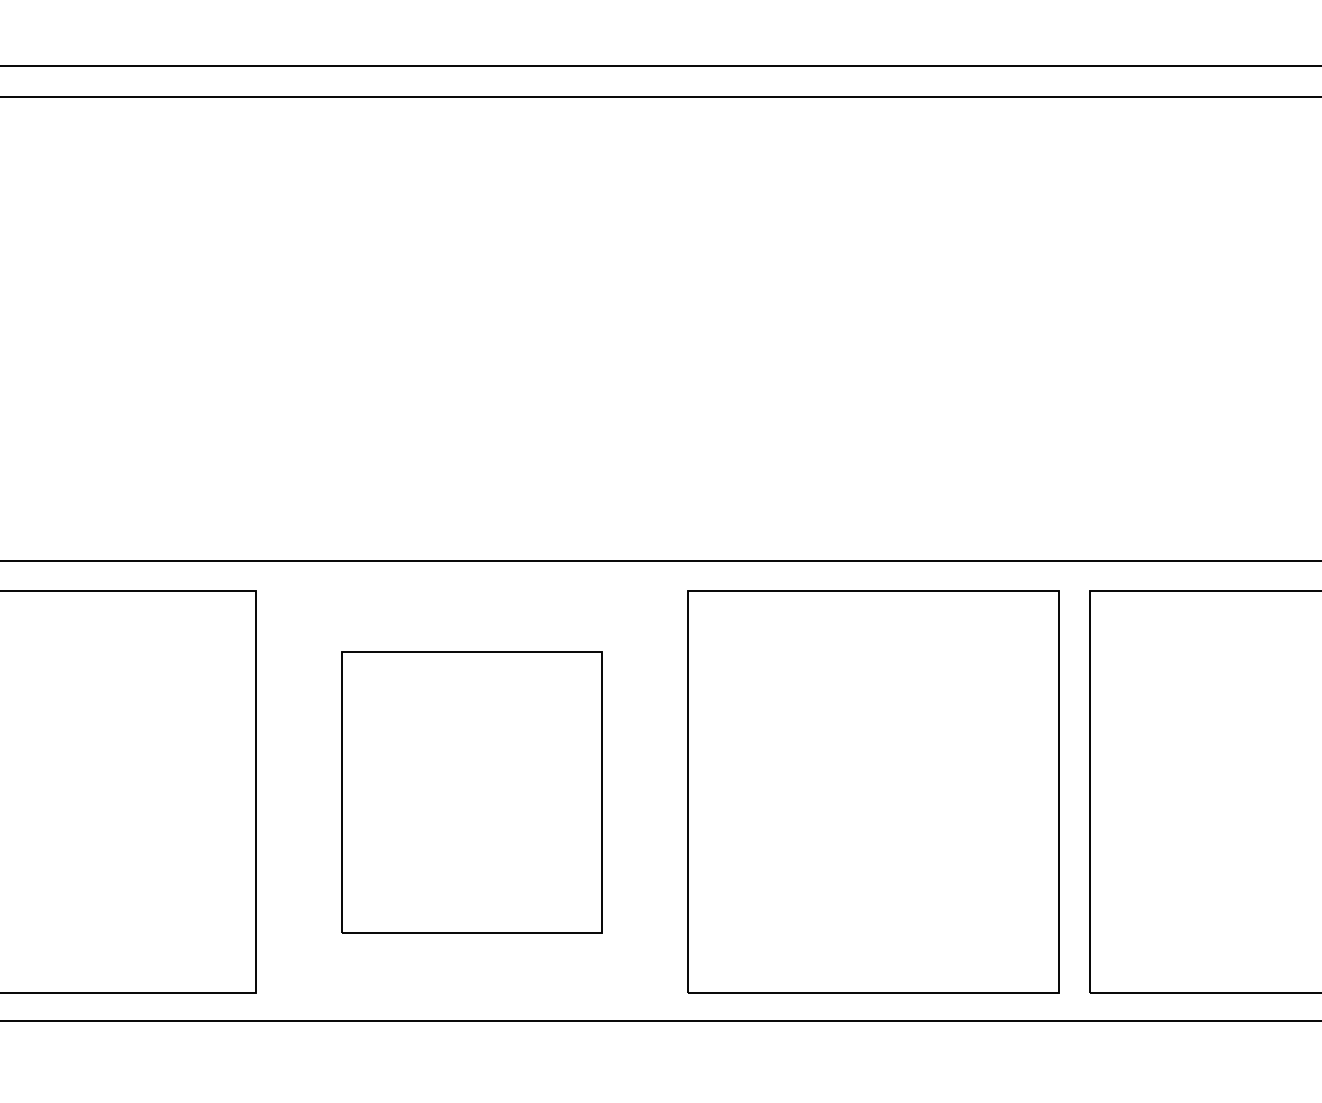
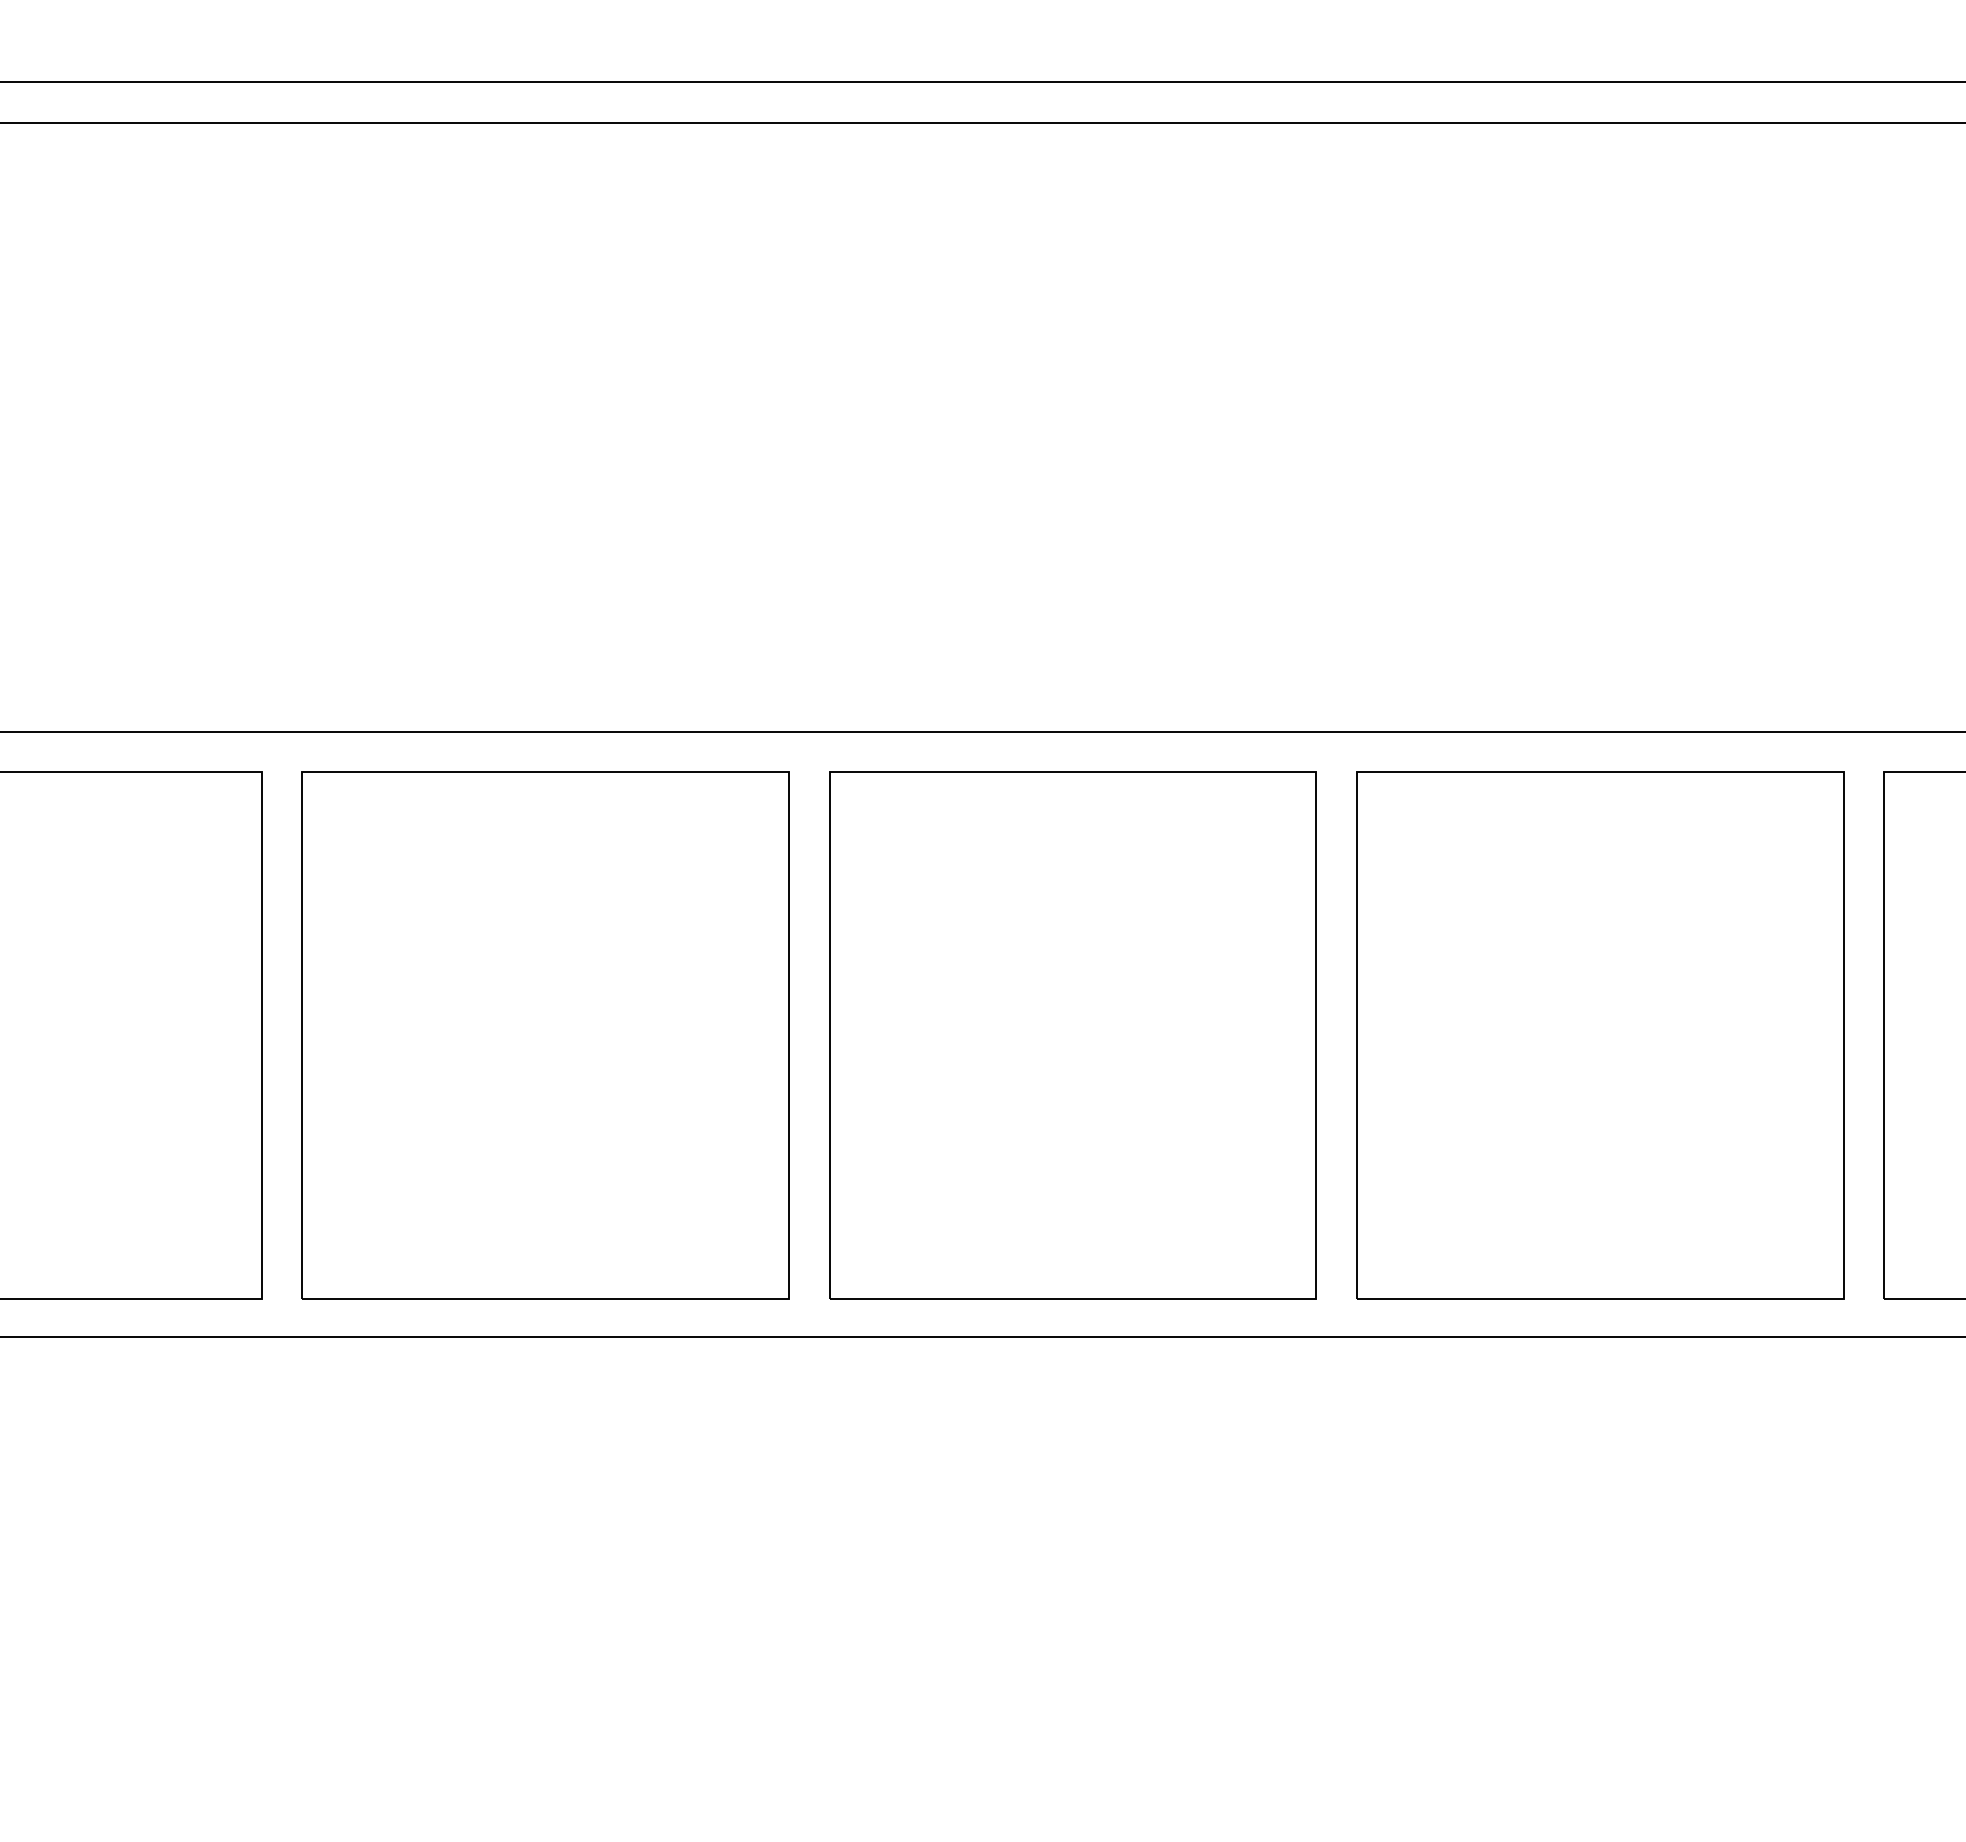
part: (472, 792) -> (545, 1035), size x1.43

